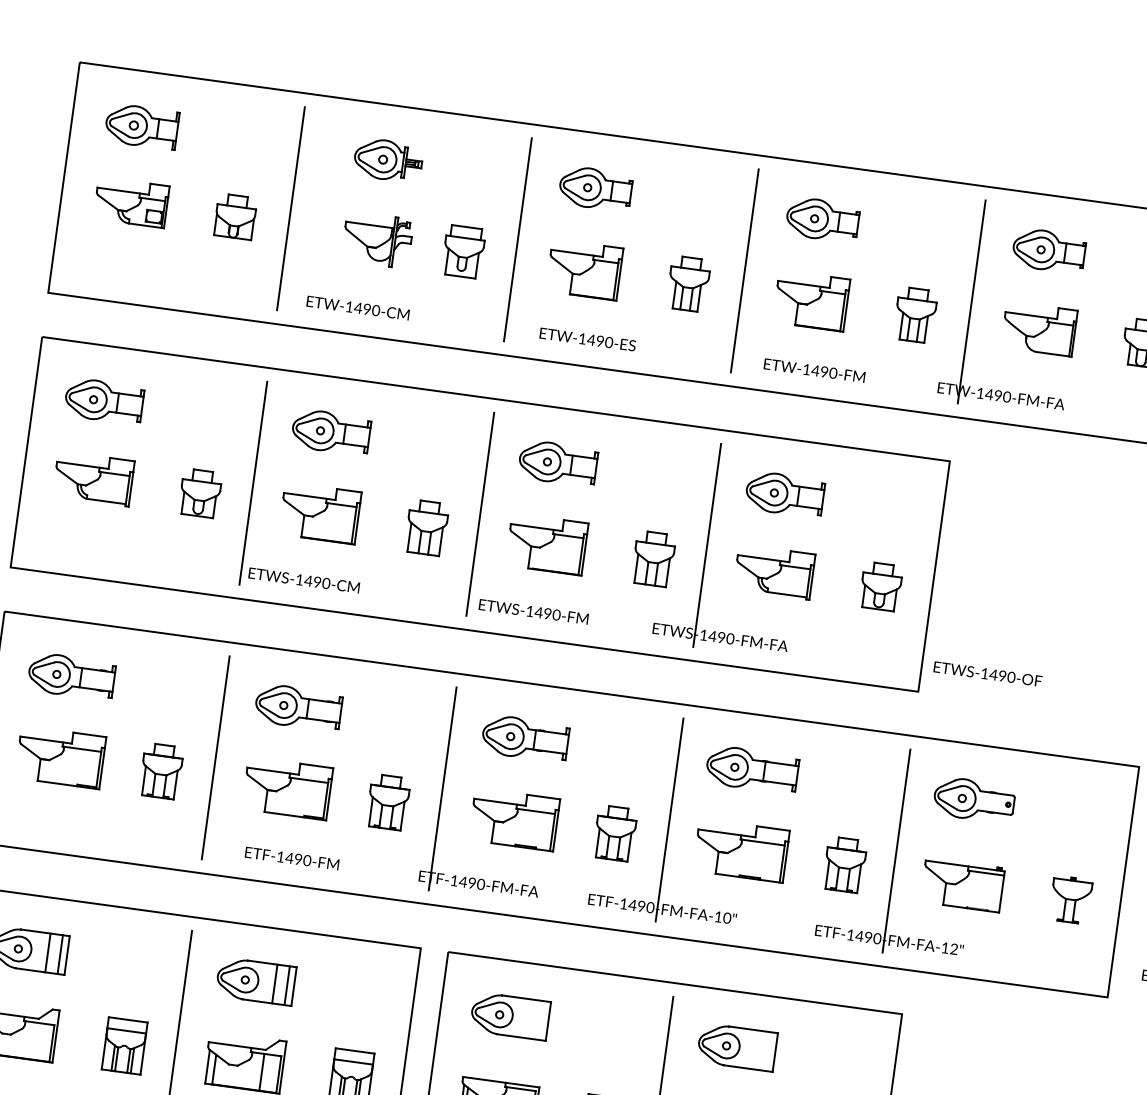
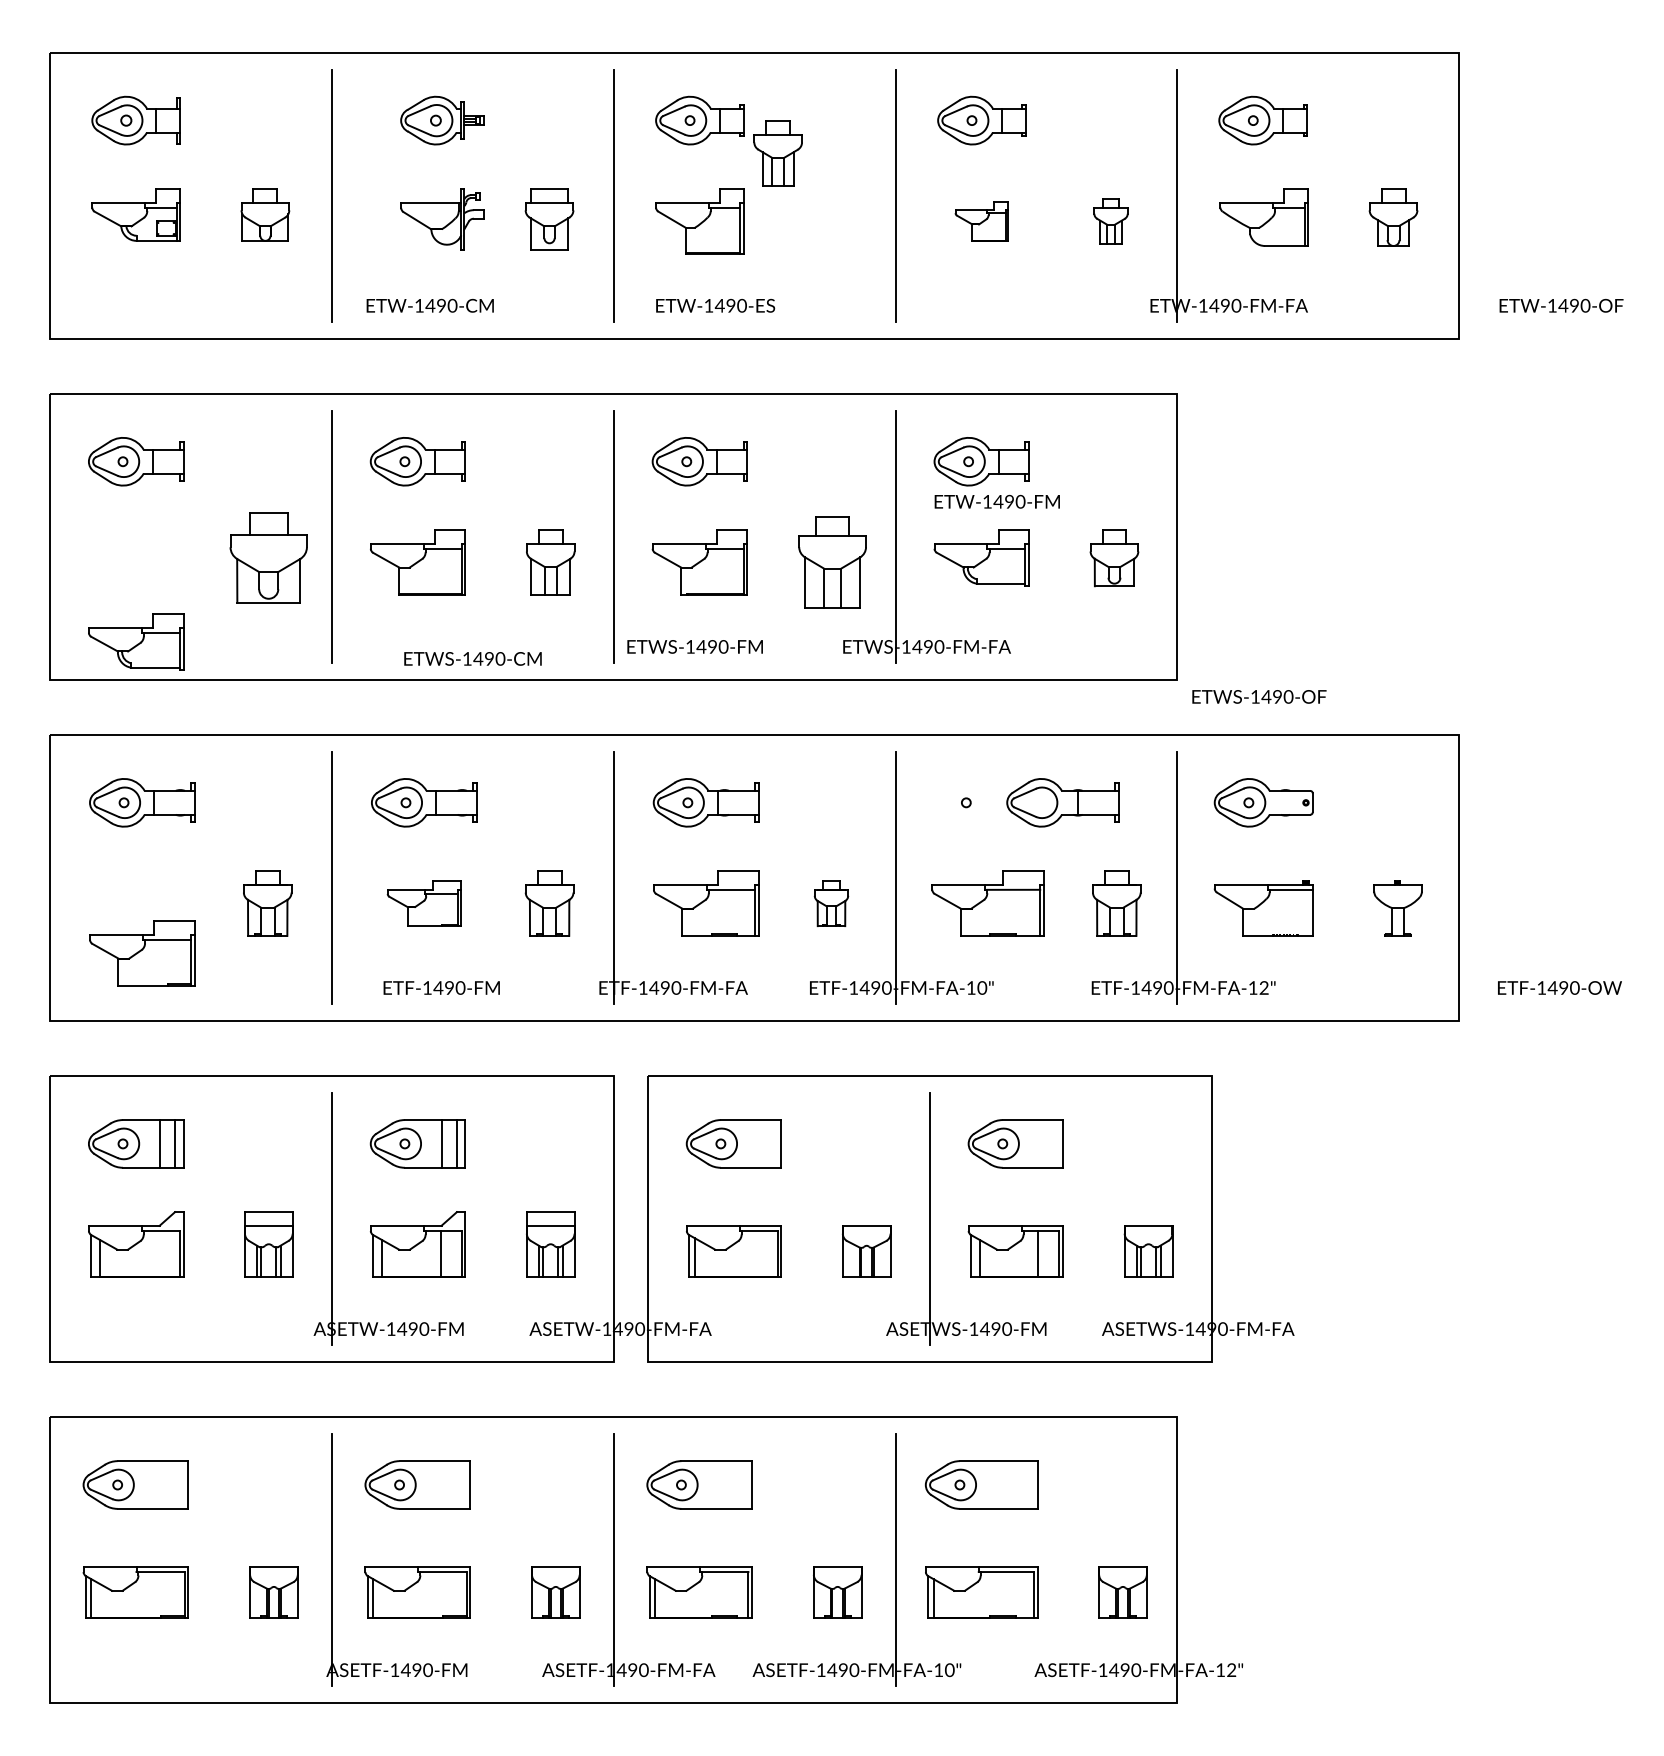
part: (688, 284) -> (777, 153), moved
part: (811, 301) -> (981, 221), size x0.6
part: (915, 315) -> (1110, 221), size x0.7
text: (813, 370) -> (996, 501), moved
part: (93, 478) -> (136, 641), moved
part: (200, 493) -> (268, 558), size x1.6
part: (653, 559) -> (832, 562), size x1.4
text: (303, 580) -> (472, 658), moved
text: (988, 673) -> (1259, 696), moved
part: (60, 757) -> (142, 953), moved
part: (751, 769) -> (1062, 802), moved
part: (287, 788) -> (424, 903), size x0.7
part: (615, 833) -> (831, 903), size x0.7

